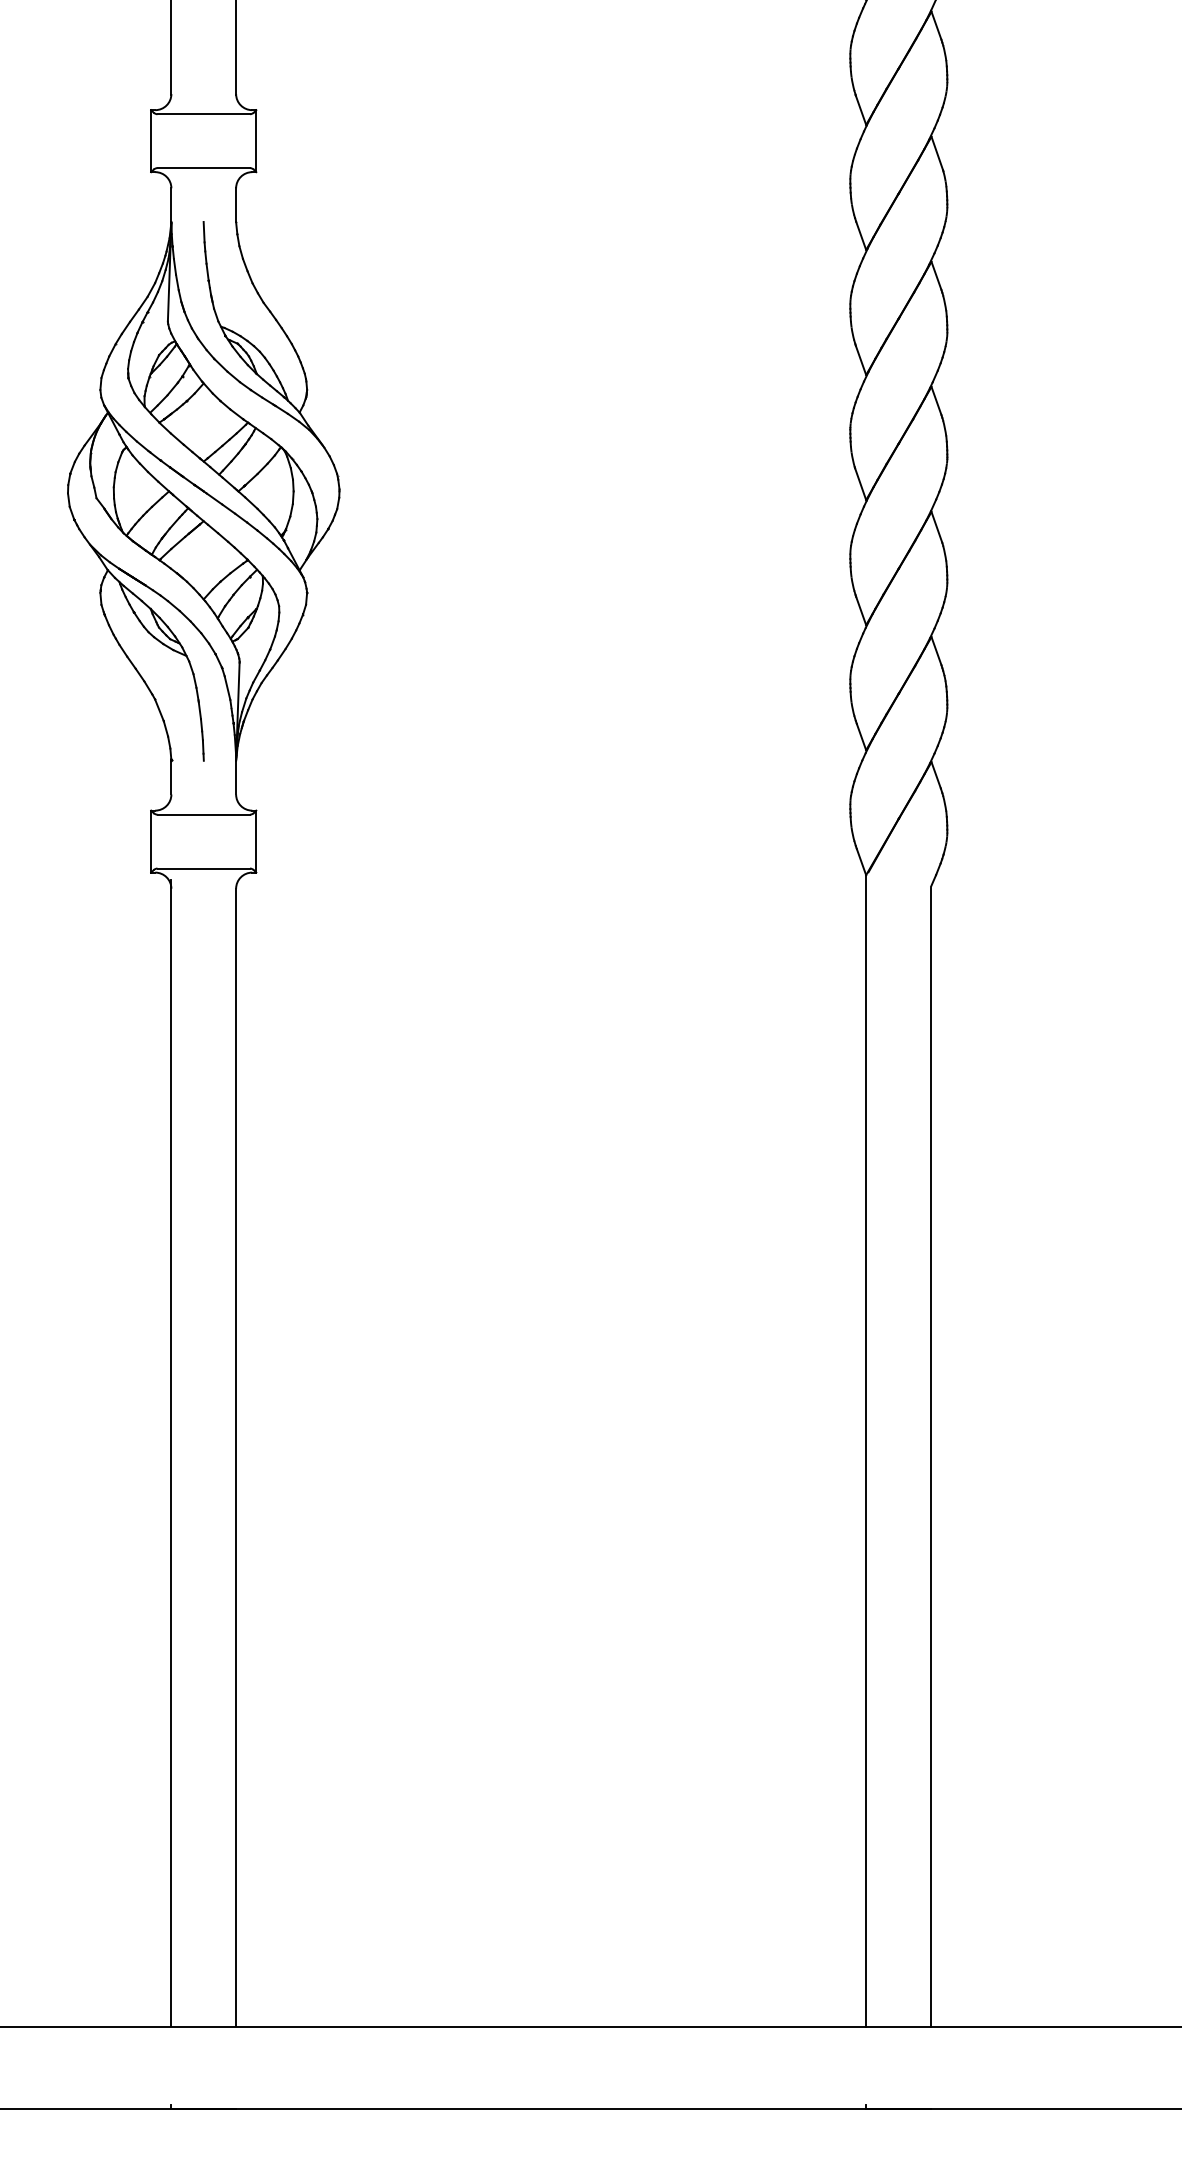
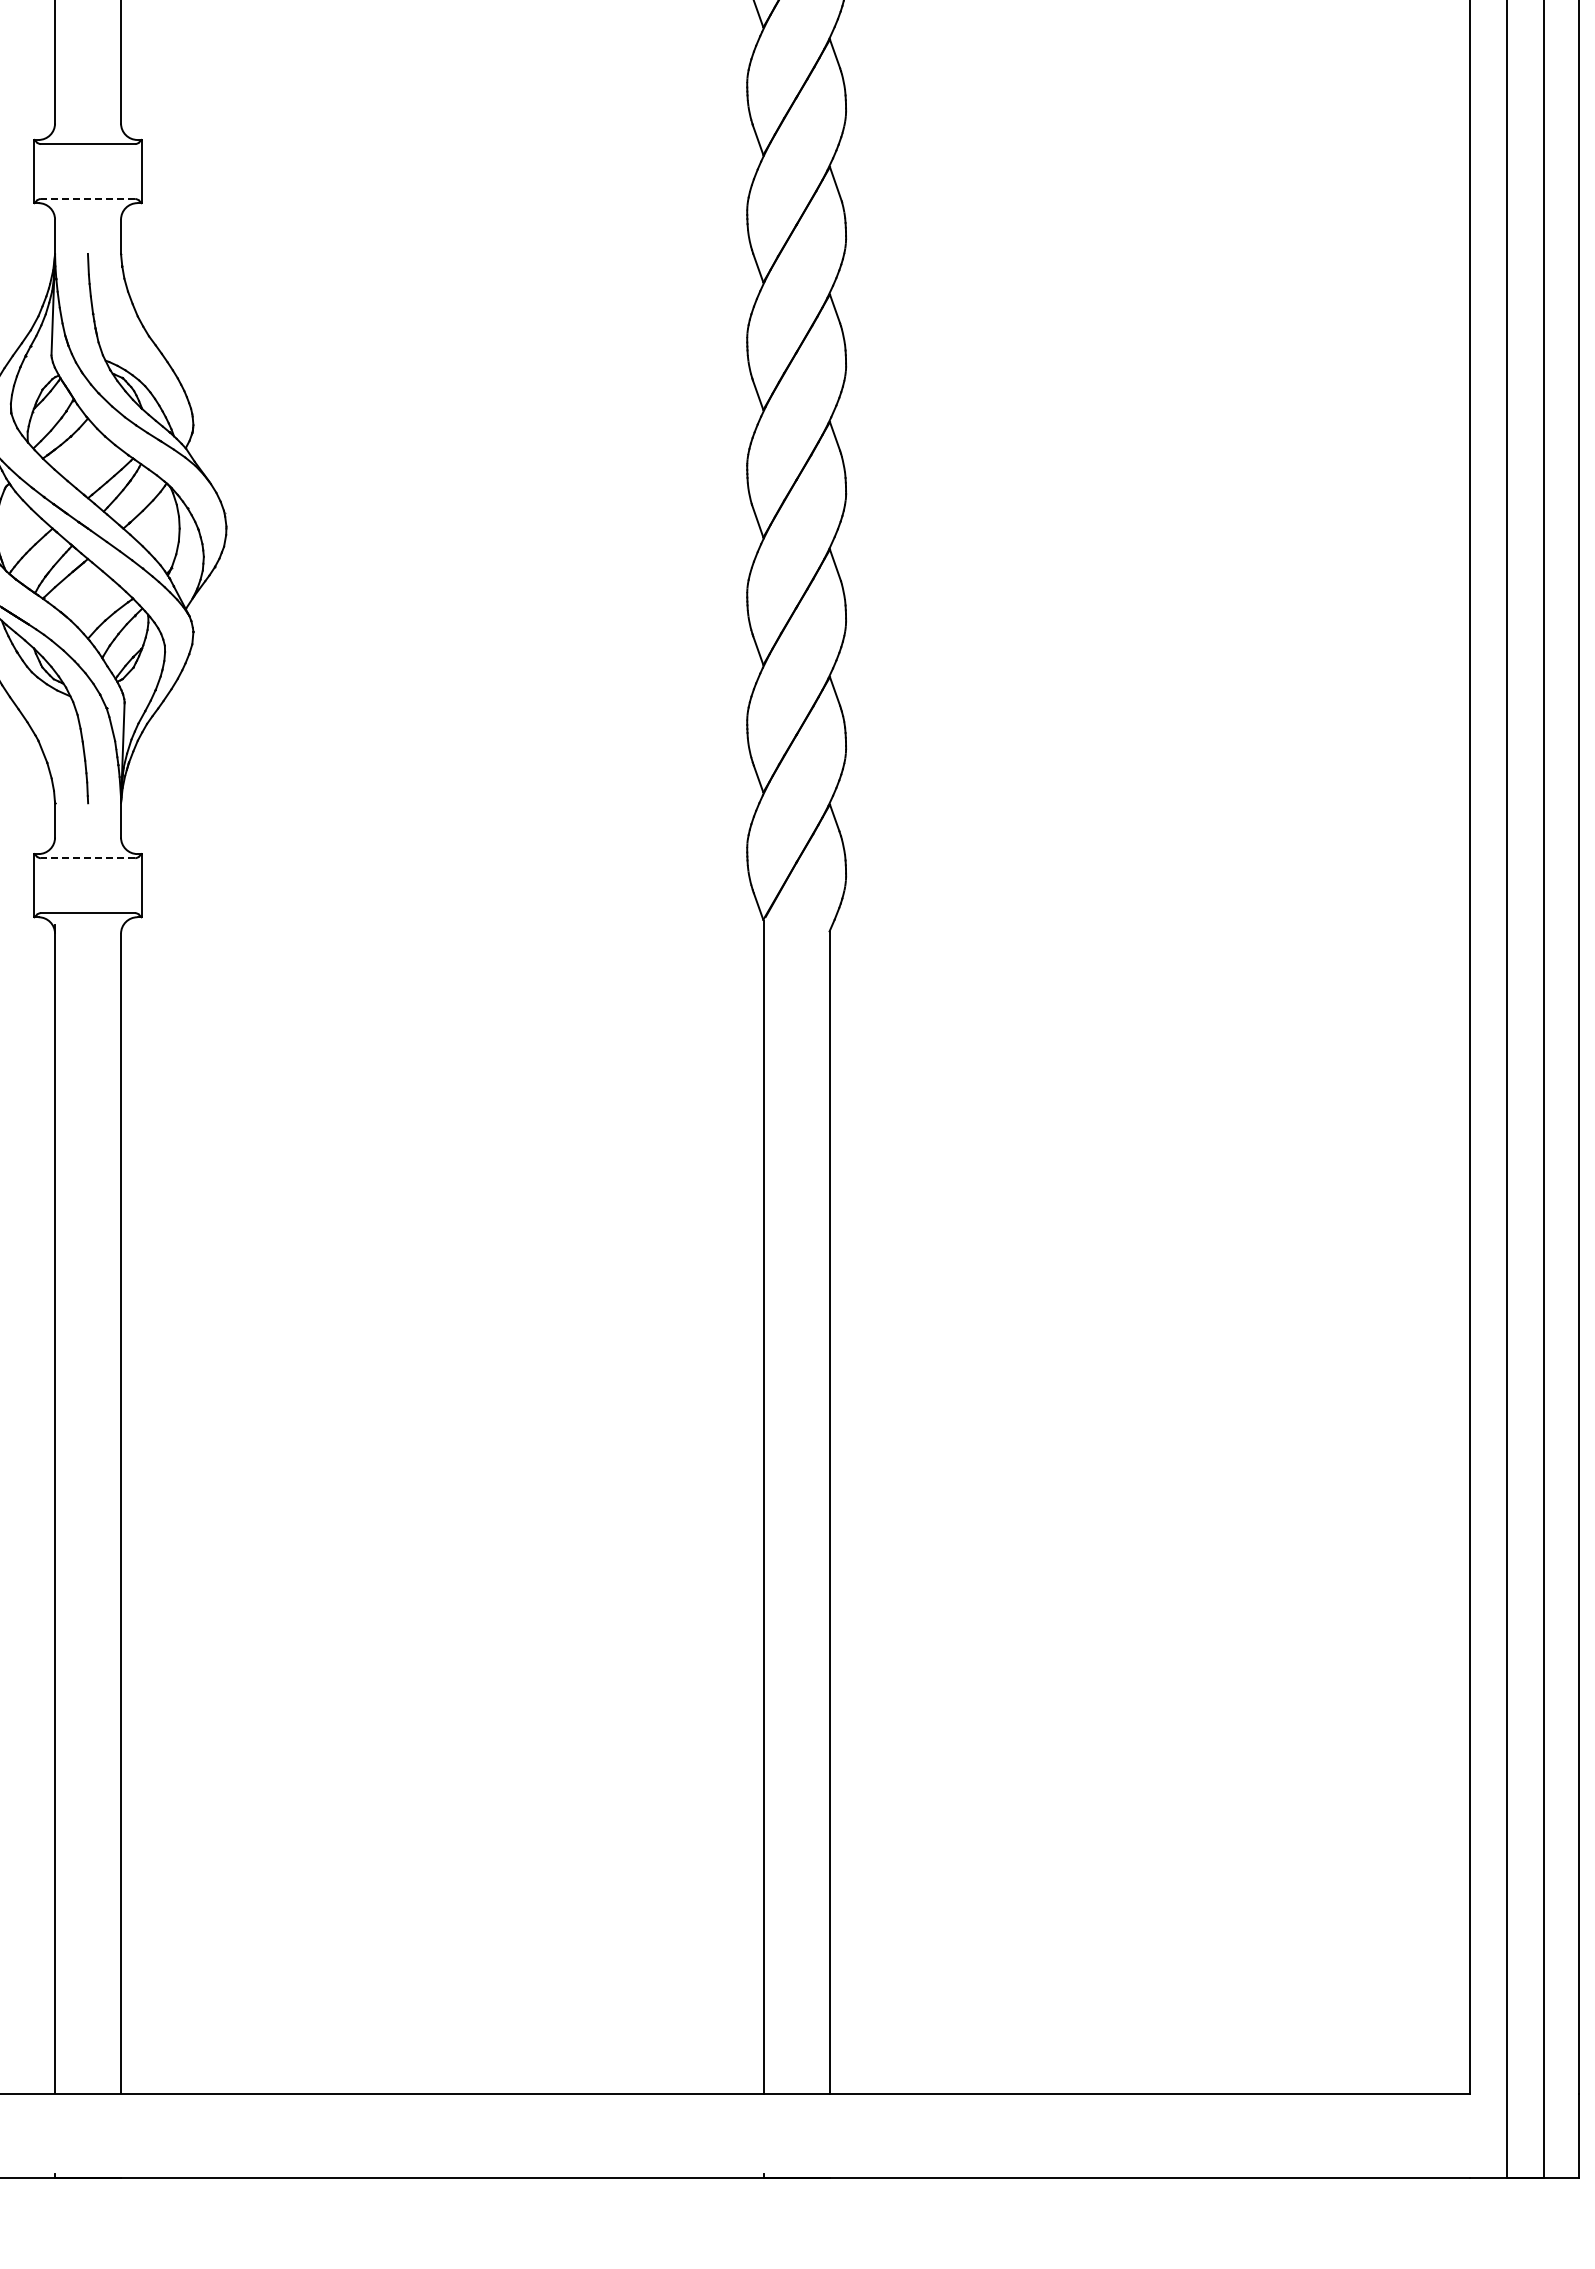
line: (203, 168) -> (87, 199), solid -> dashed
line: (203, 814) -> (87, 858), solid -> dashed

